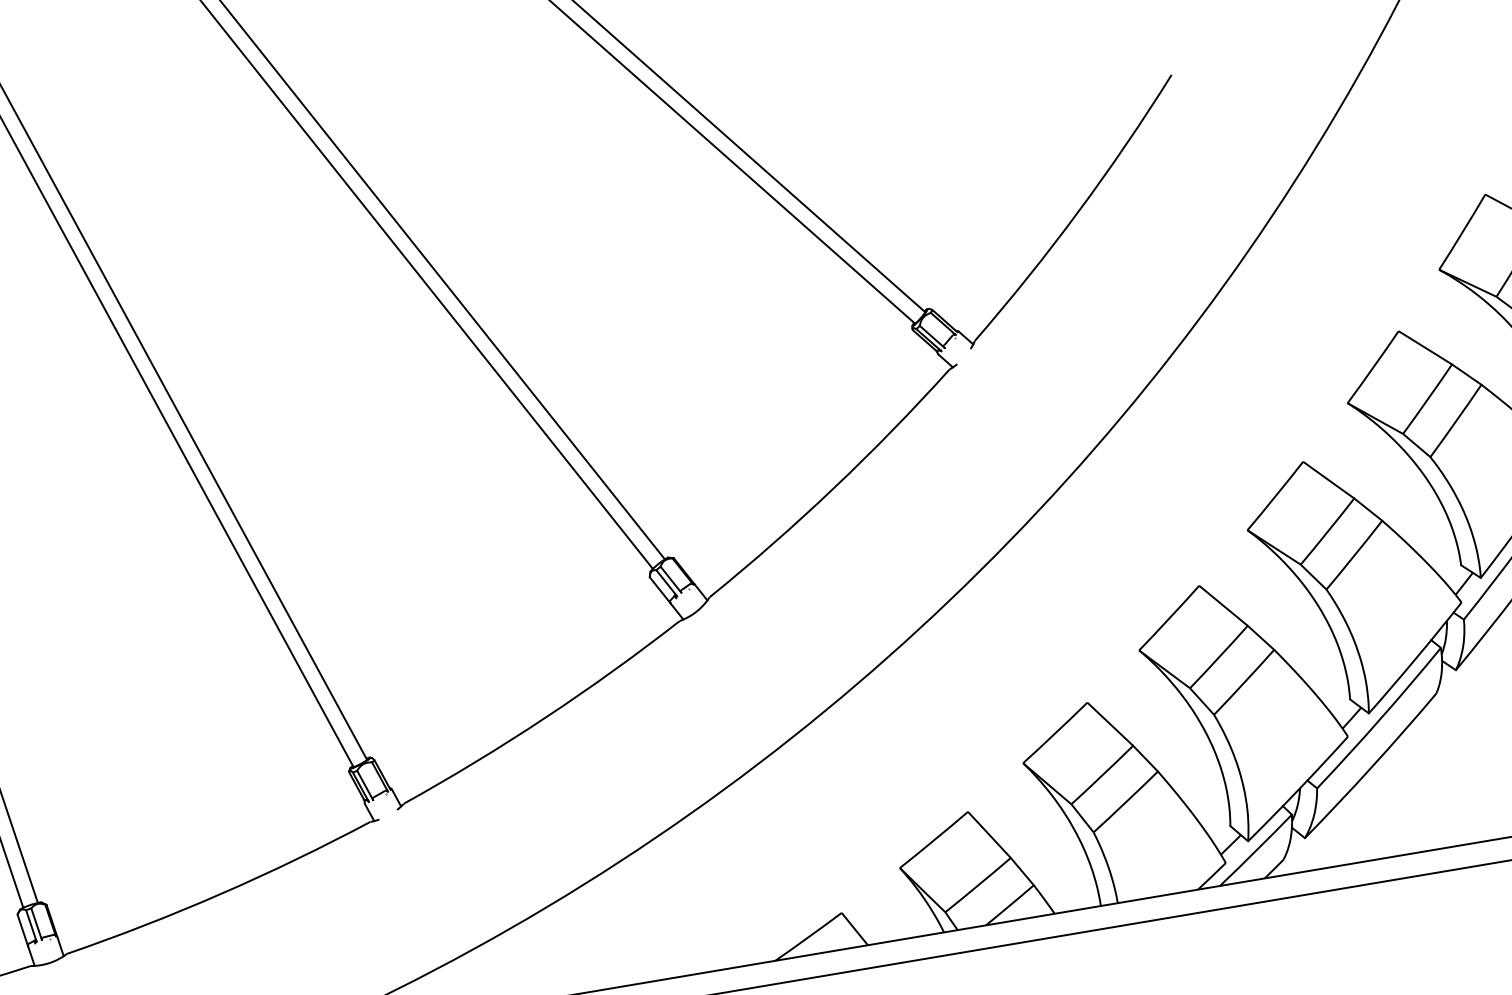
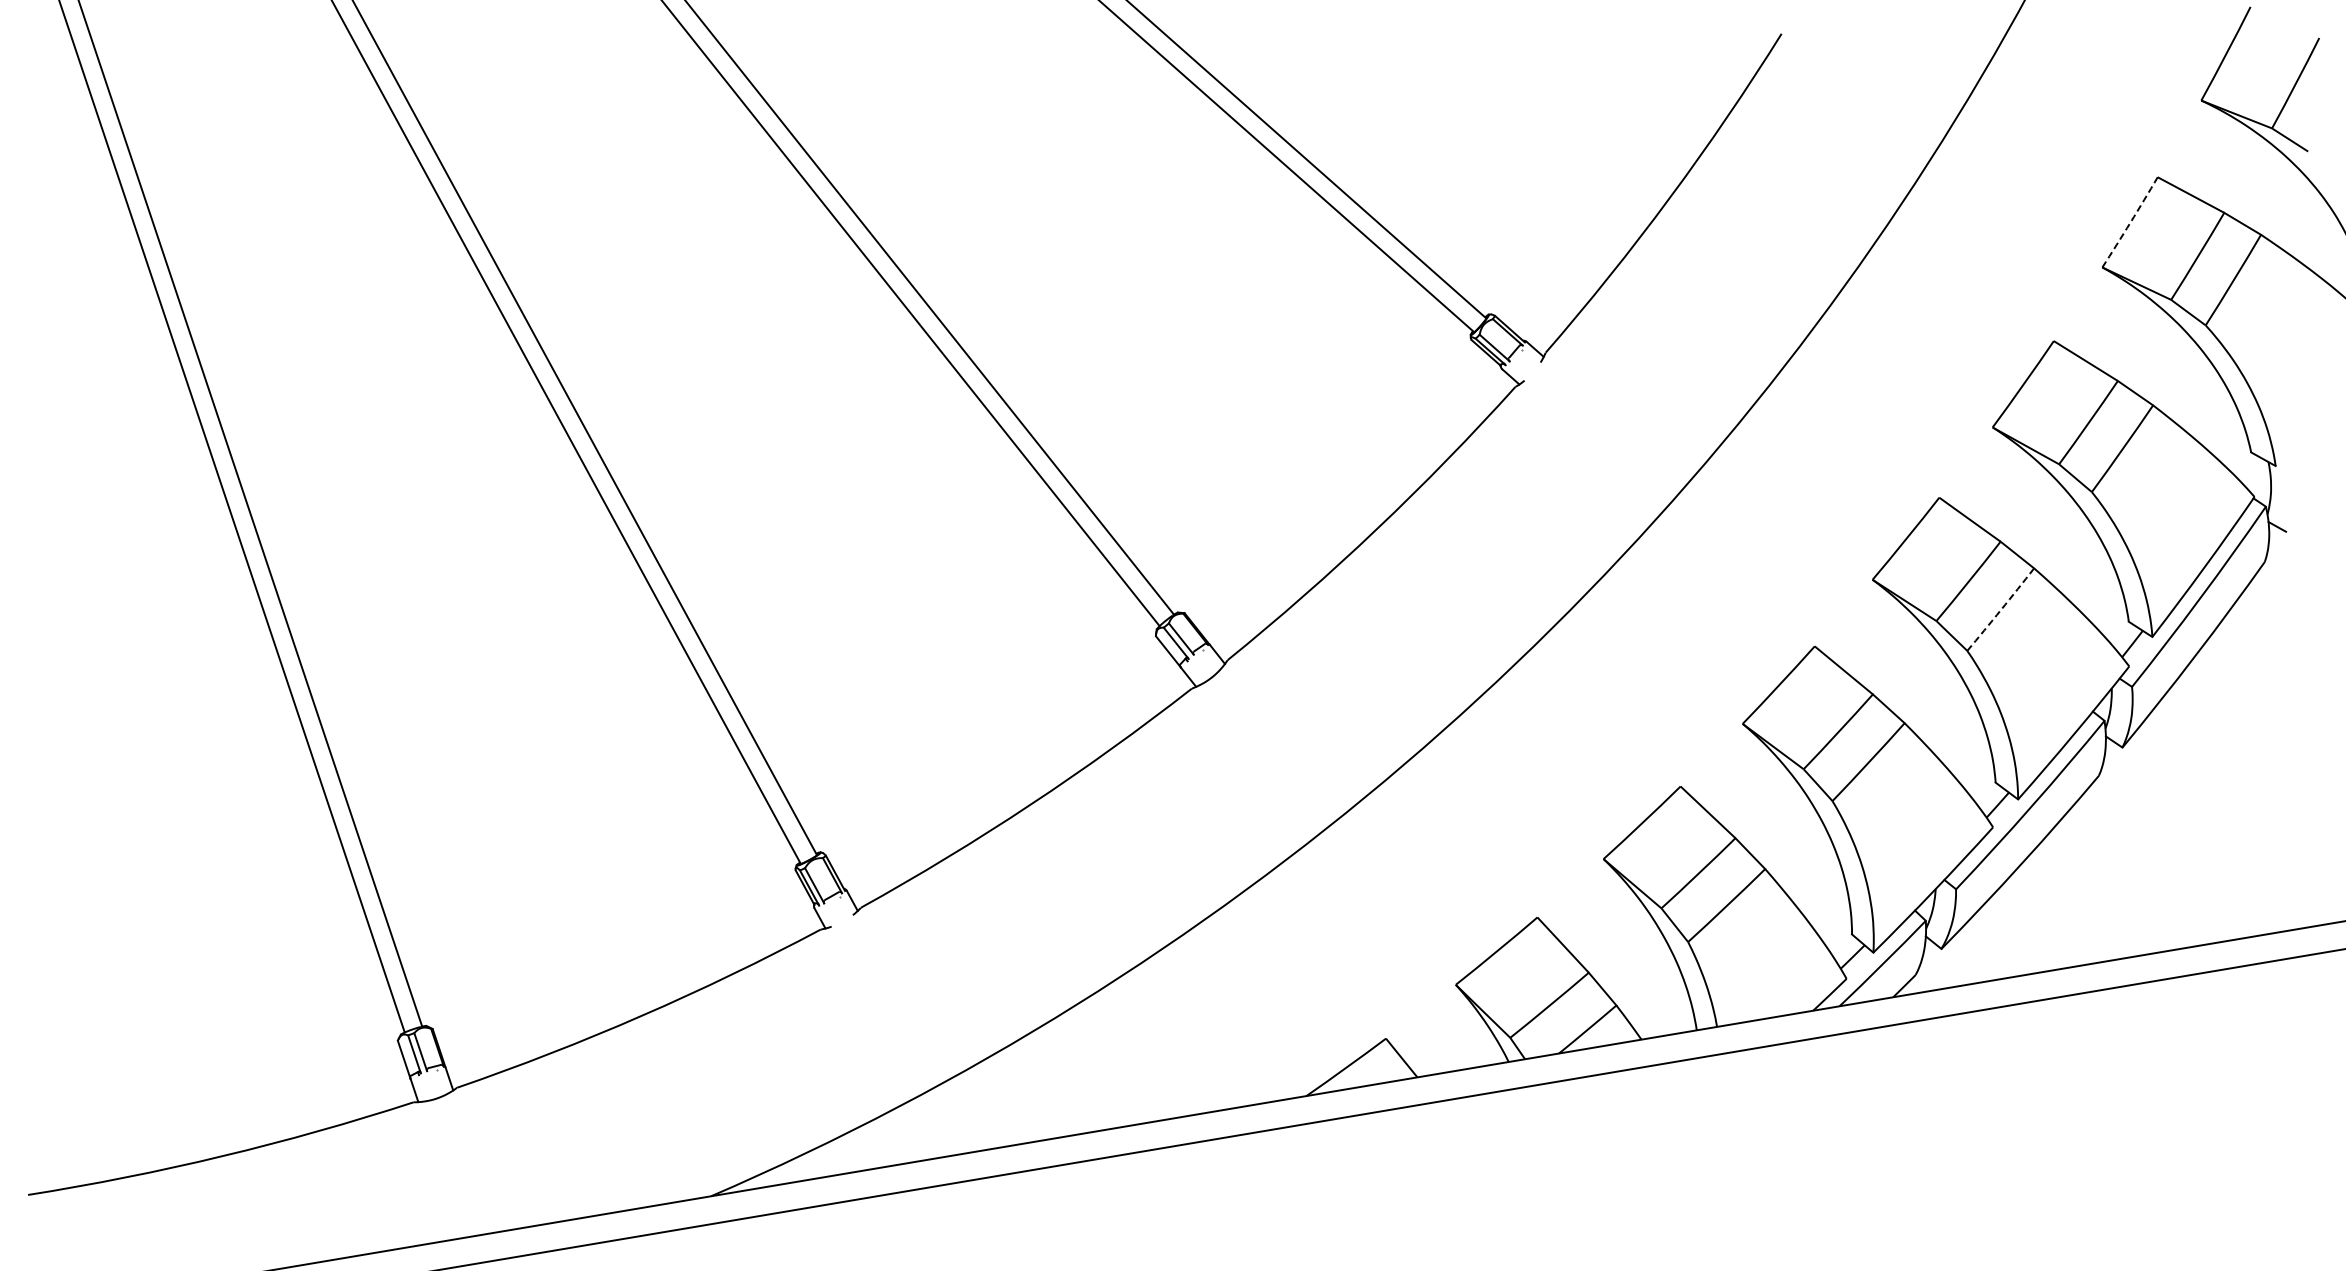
arc: (1462, 232) -> (2130, 222), solid -> dashed
arc: (1355, 555) -> (2001, 609), solid -> dashed

